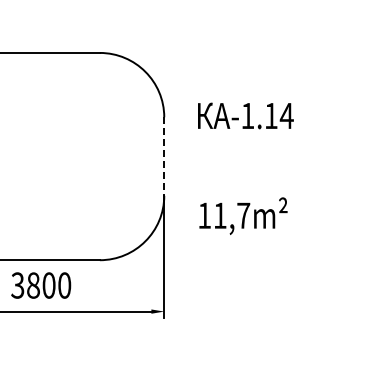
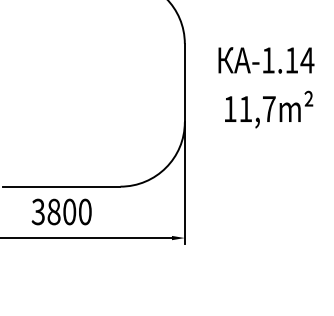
text: (245, 115) -> (266, 59), moved
line: (164, 157) -> (185, 83), dashed -> solid
text: (243, 215) -> (269, 108), moved

